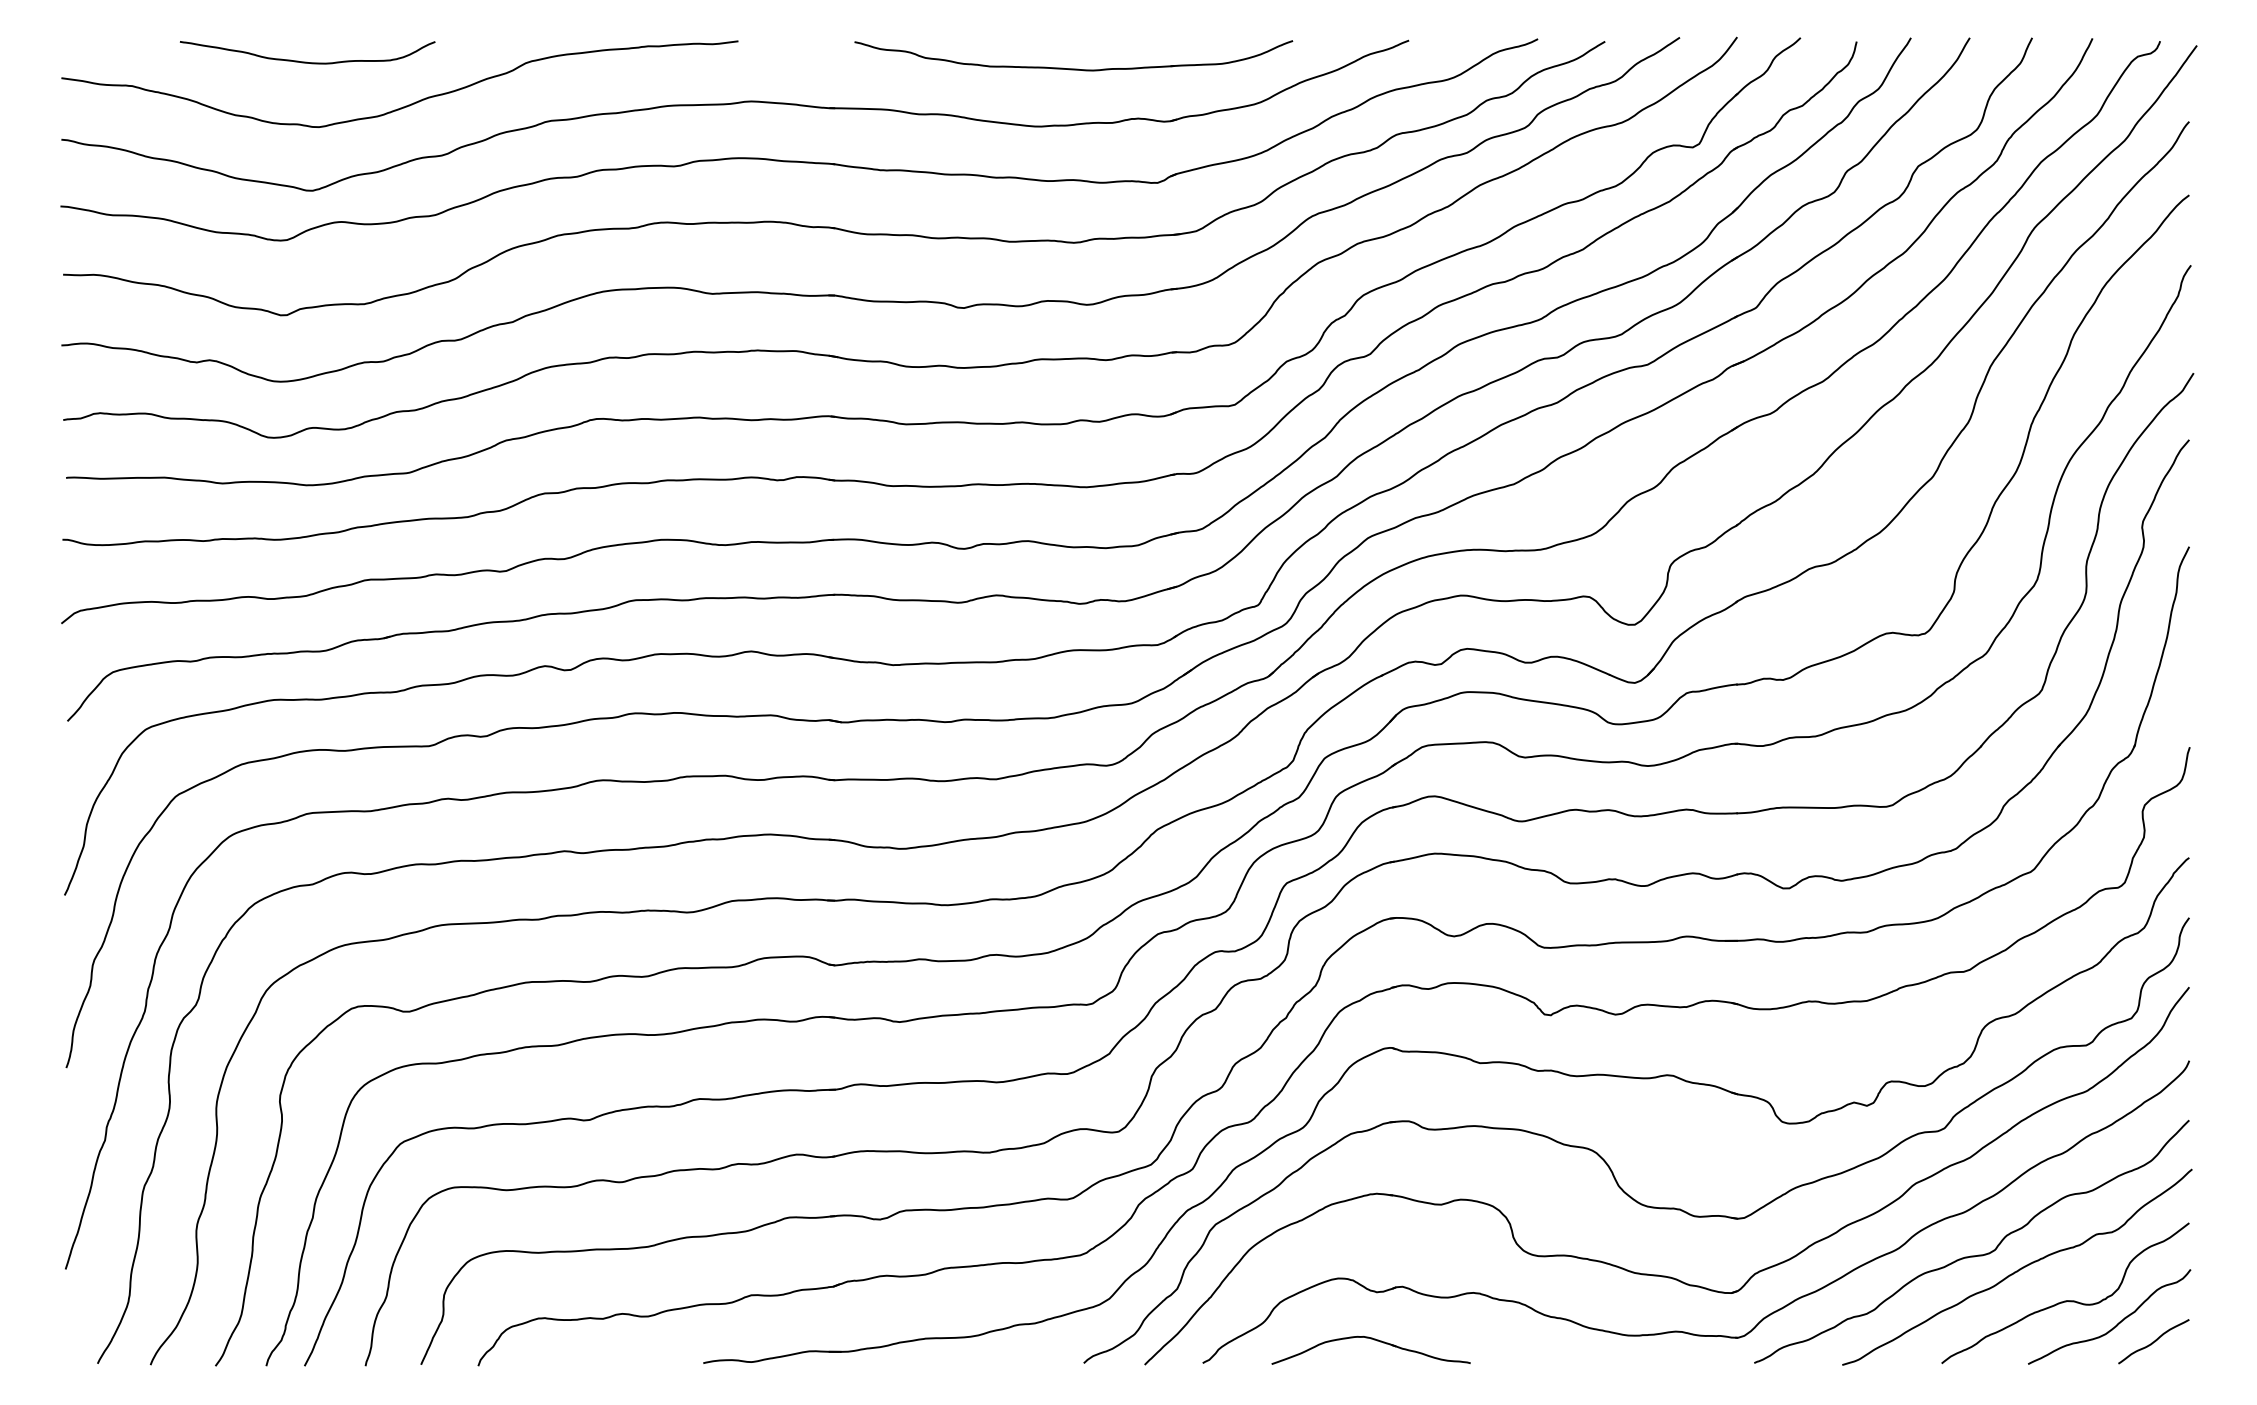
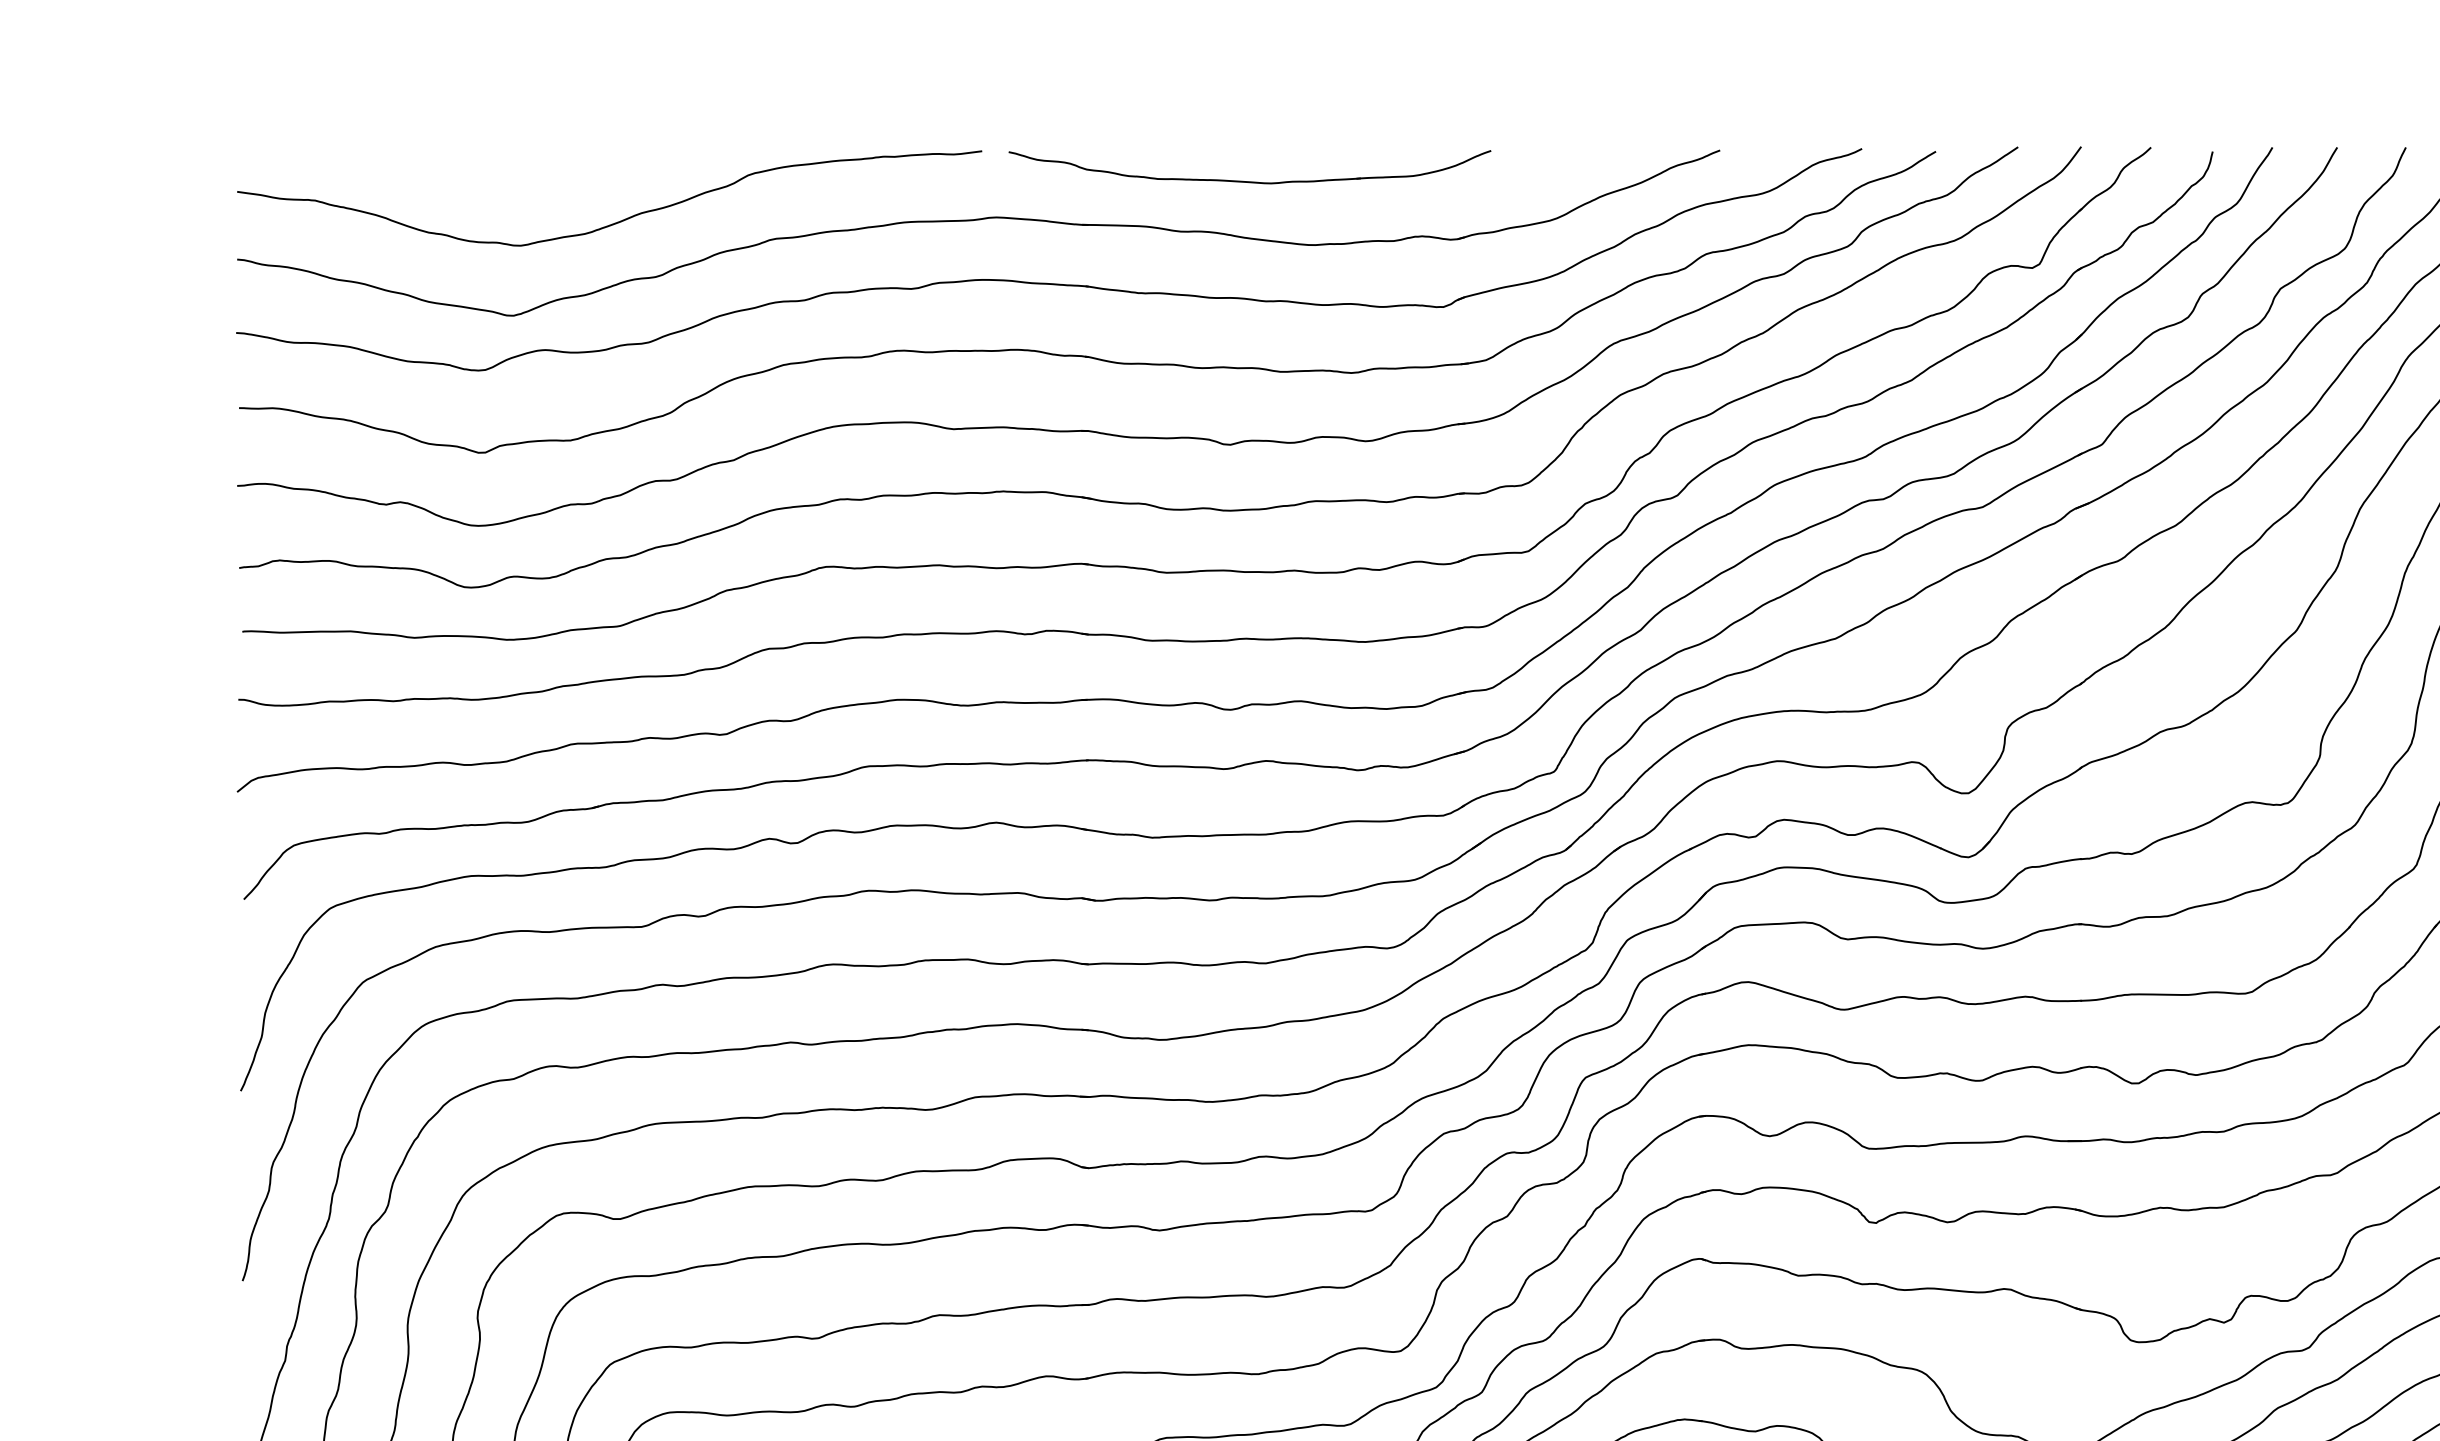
curve: (306, 61) -> (506, 173), removed
part: (1073, 68) -> (1249, 181), moved

